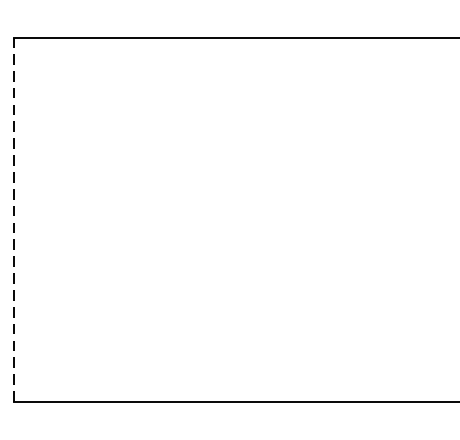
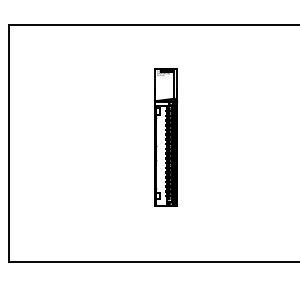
part: (255, 210) -> (166, 137), added
line: (13, 220) -> (8, 143), dashed -> solid

